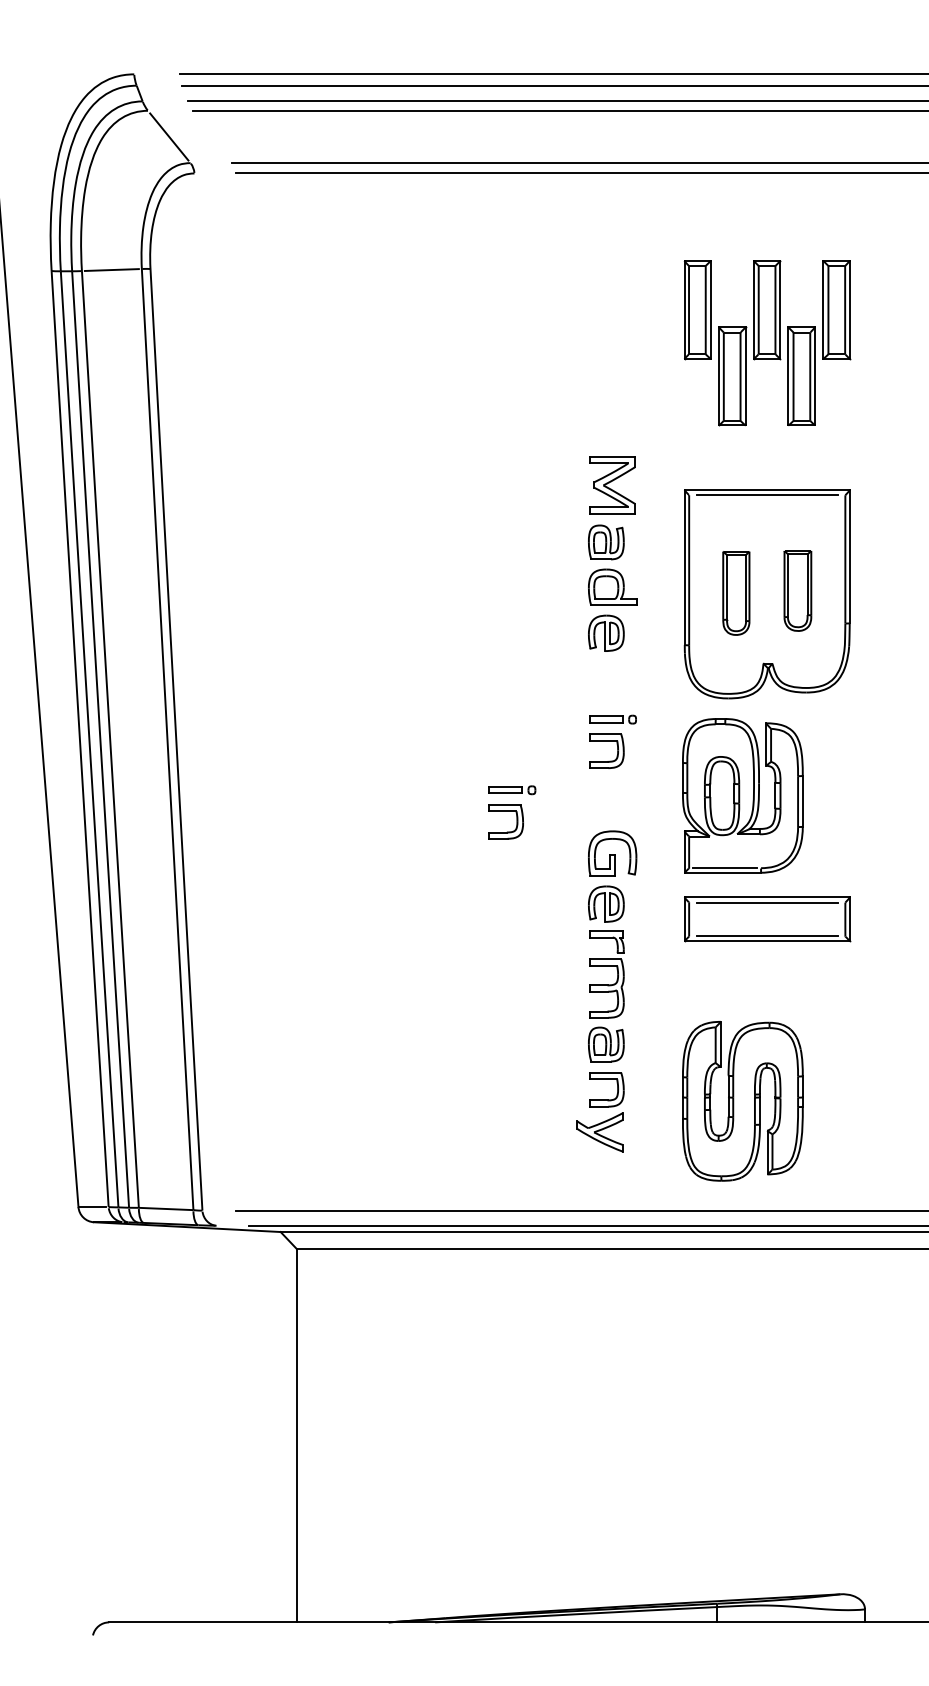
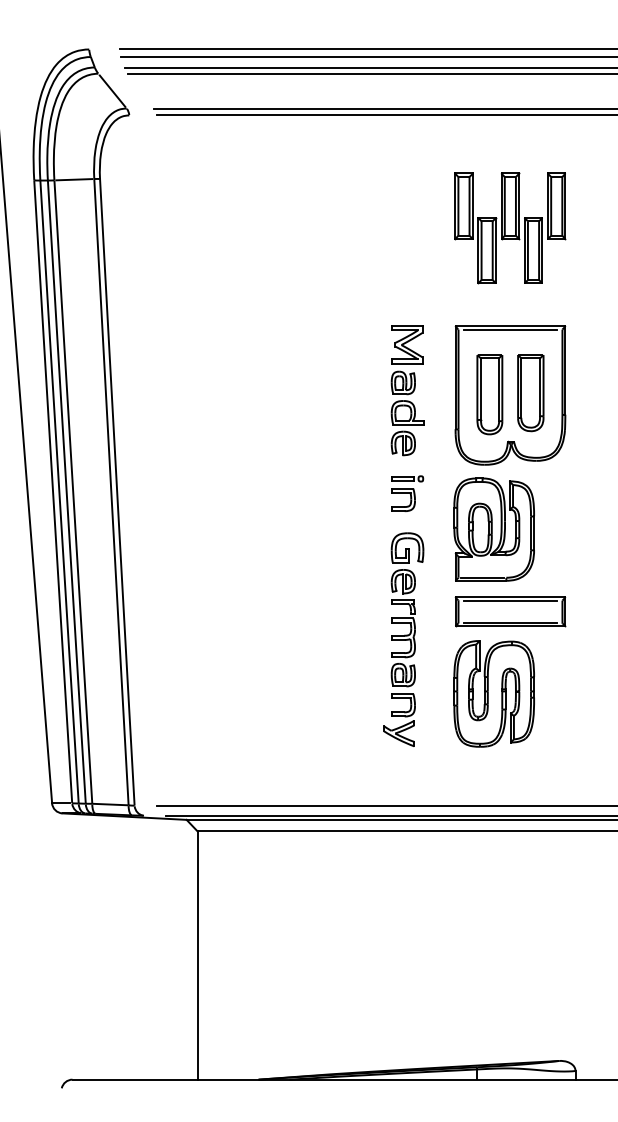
part: (612, 553) -> (407, 390), moved
part: (797, 591) -> (530, 393), size x1.43
part: (735, 592) -> (489, 394), size x1.43
part: (511, 812) -> (340, 540), removed
part: (606, 991) -> (403, 639), moved
part: (741, 1100) -> (493, 693), moved

